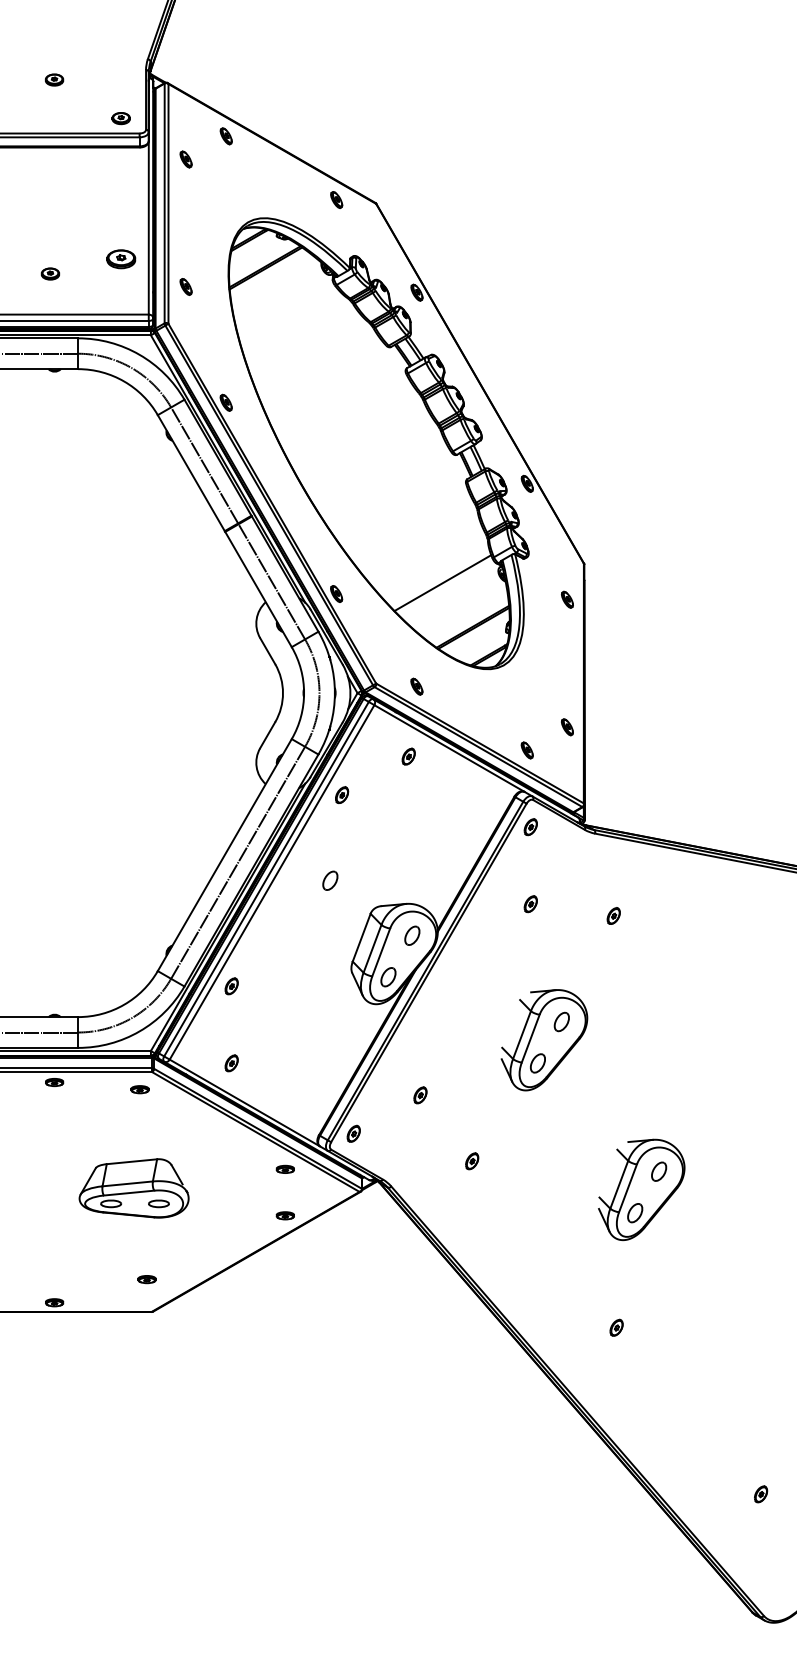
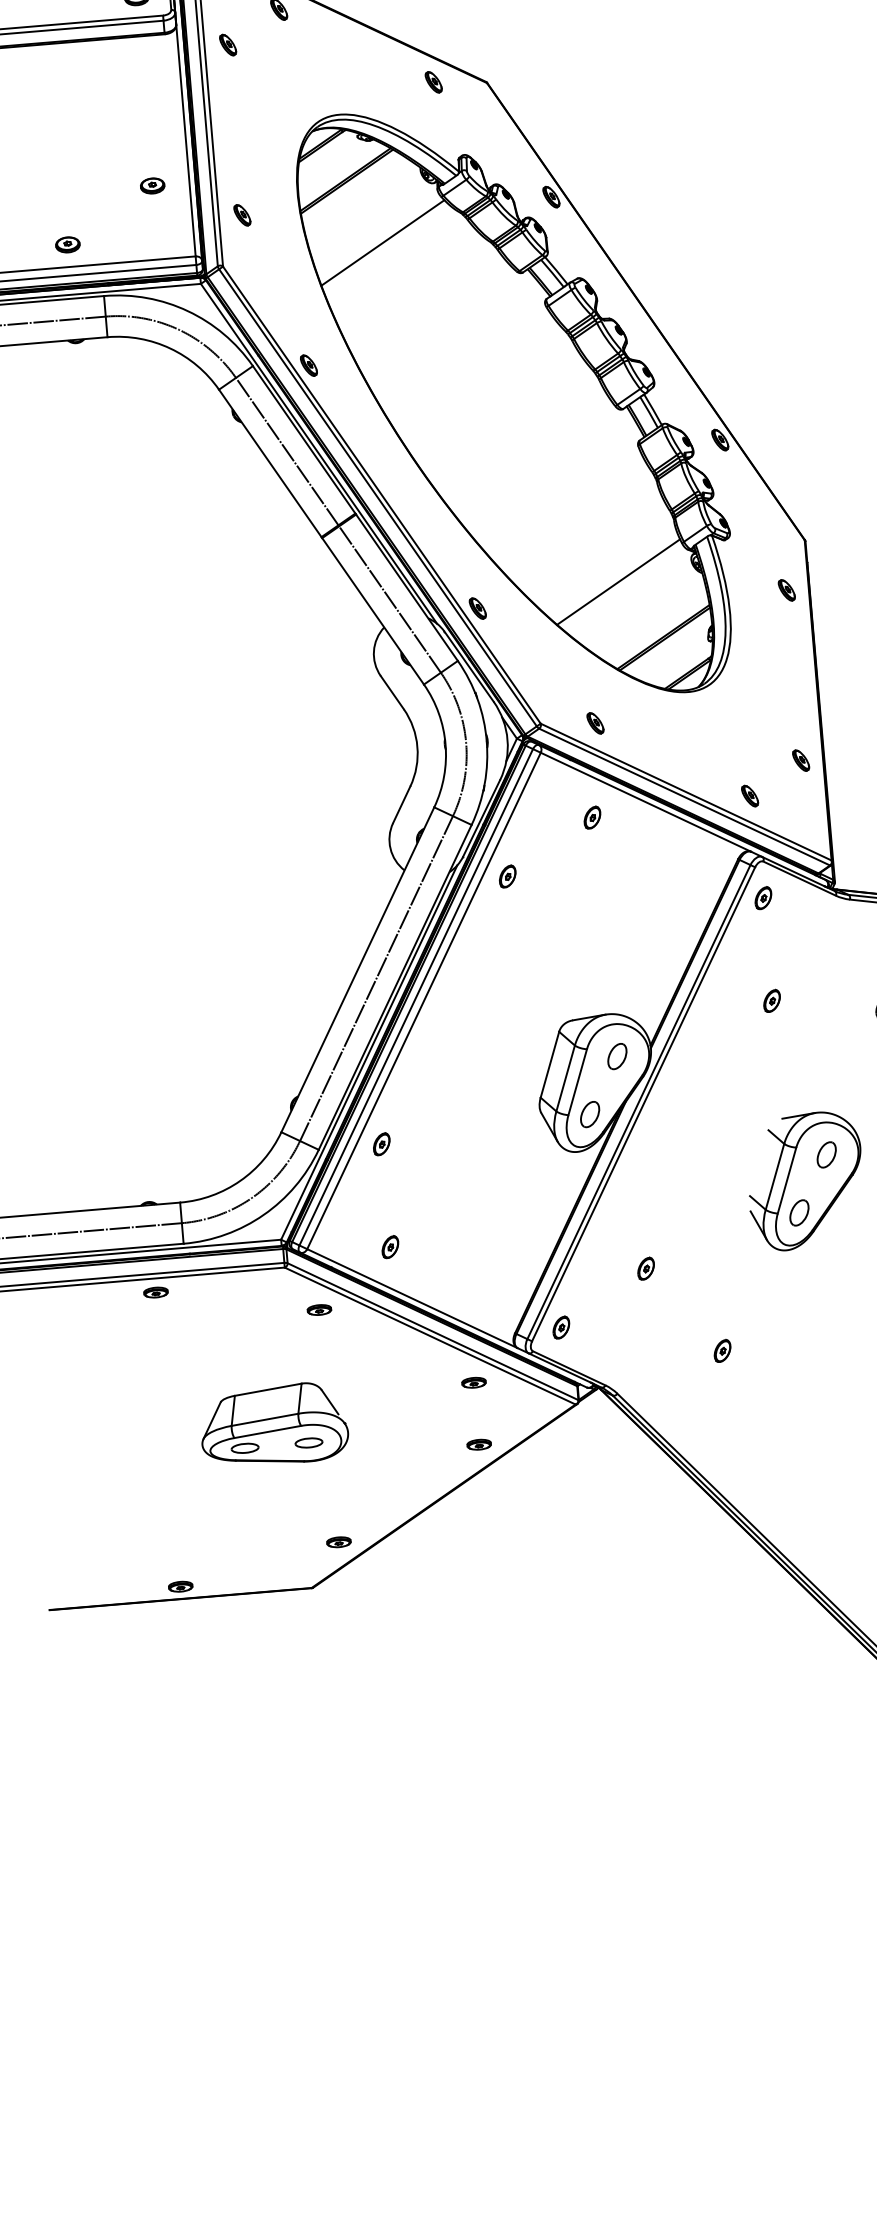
part: (120, 259) -> (151, 186), size x0.62
part: (50, 273) -> (67, 244), moved
line: (288, 316) -> (382, 243), added
part: (330, 880) -> (501, 991), removed
part: (139, 1089) -> (318, 1309), moved
part: (146, 1279) -> (338, 1542), moved

